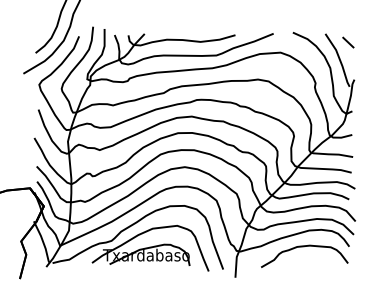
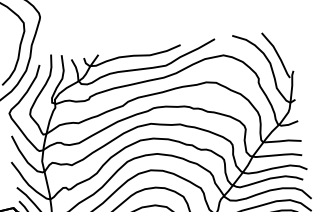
line: (348, 42) -> (283, 38), removed

